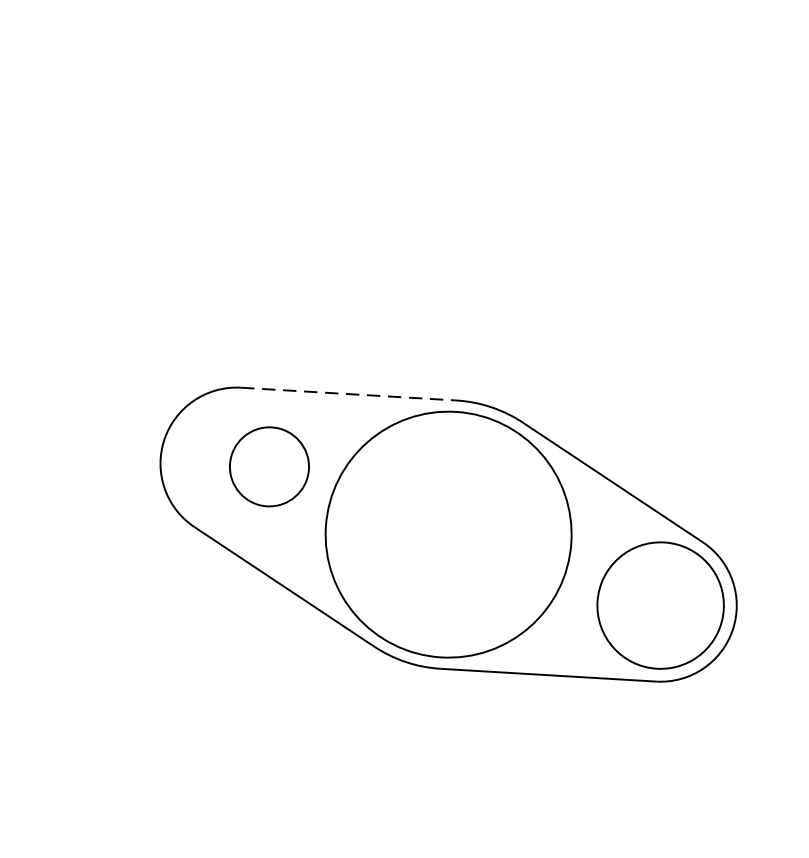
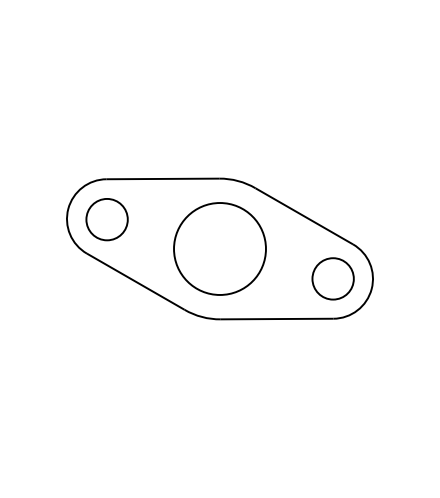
line: (349, 393) -> (163, 178), dashed -> solid
circle: (268, 466) -> (106, 219), moved
circle: (447, 533) -> (219, 248), size x0.71
circle: (659, 604) -> (332, 278), size x0.62

